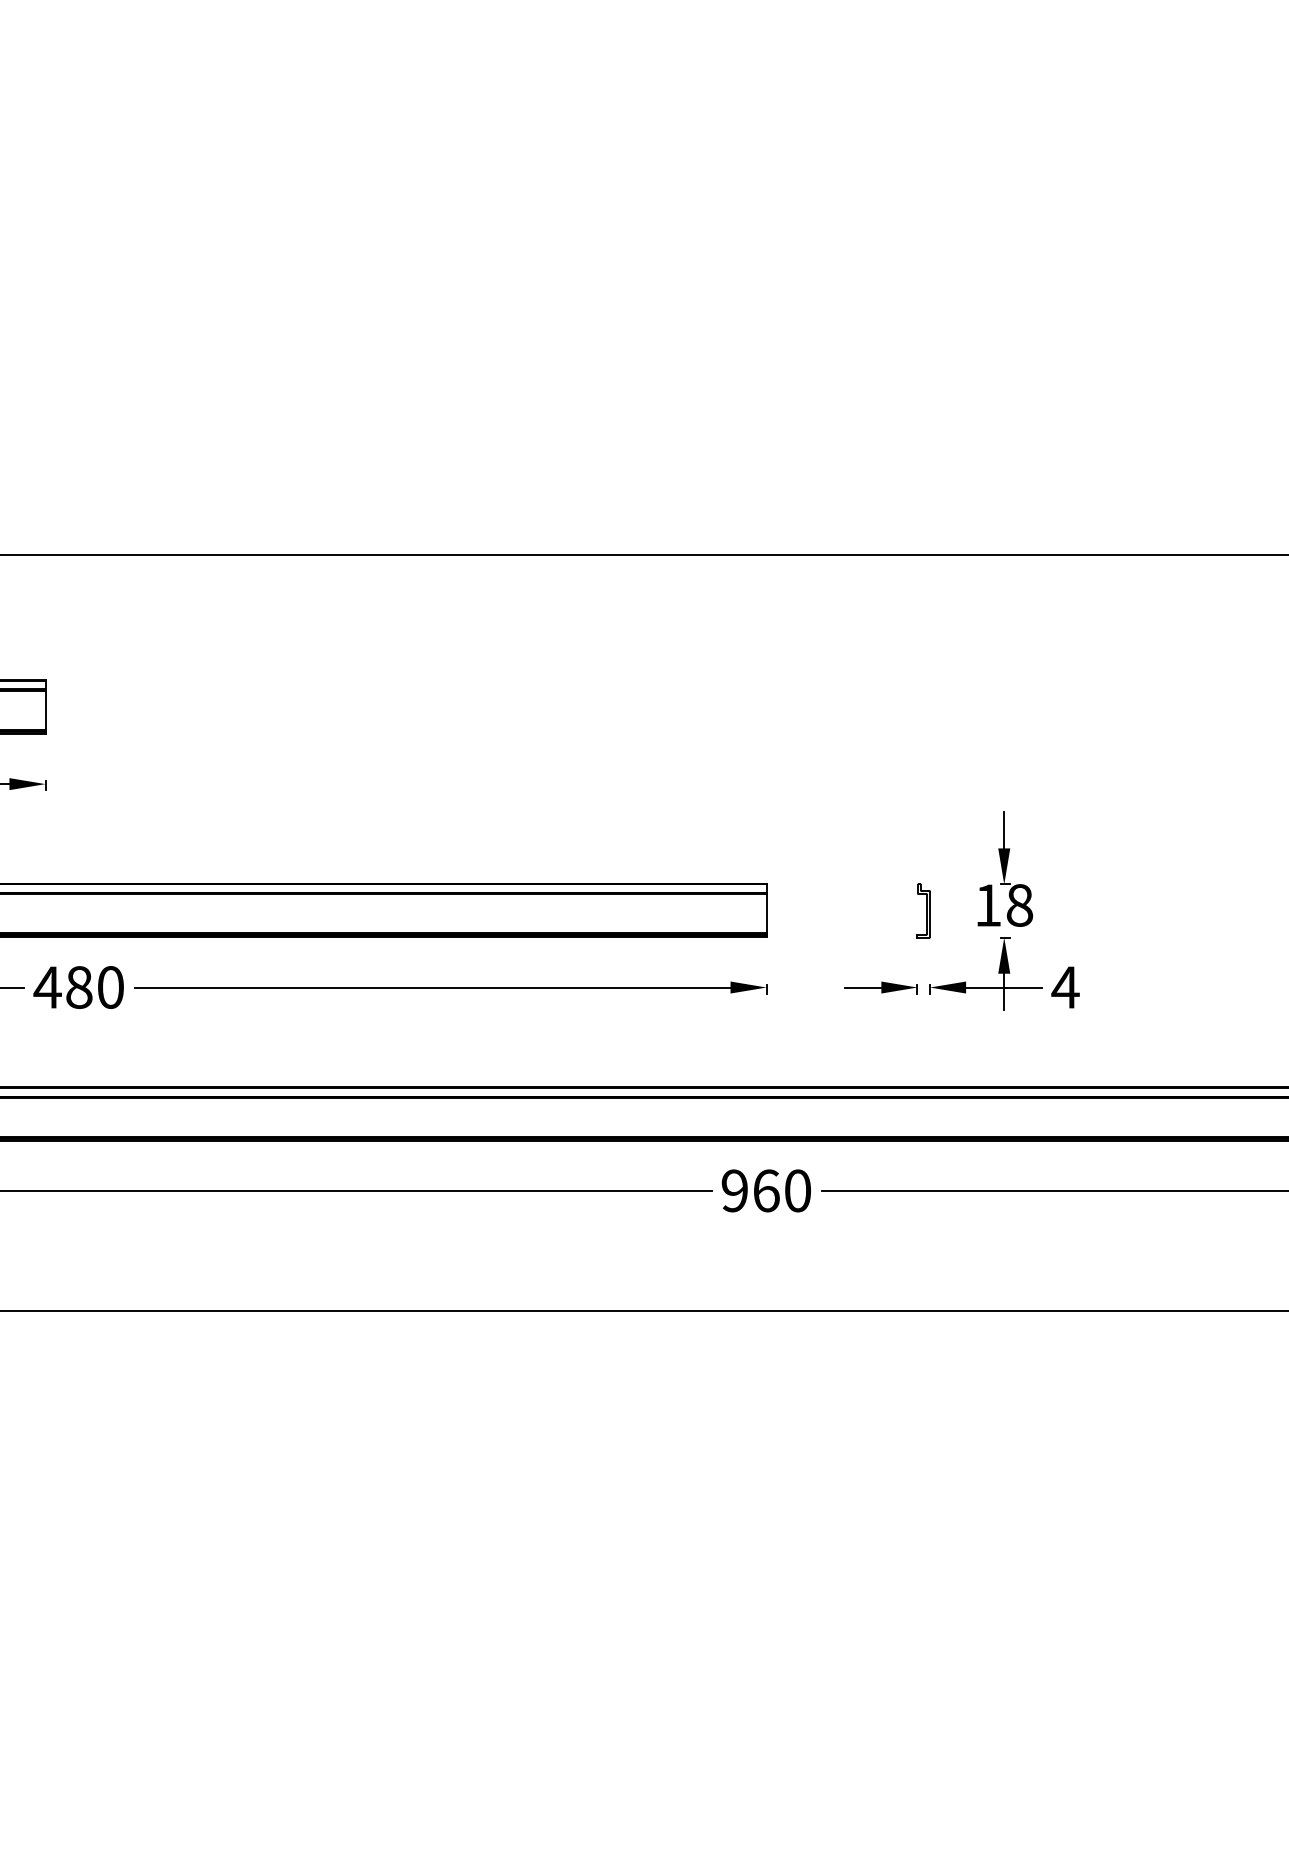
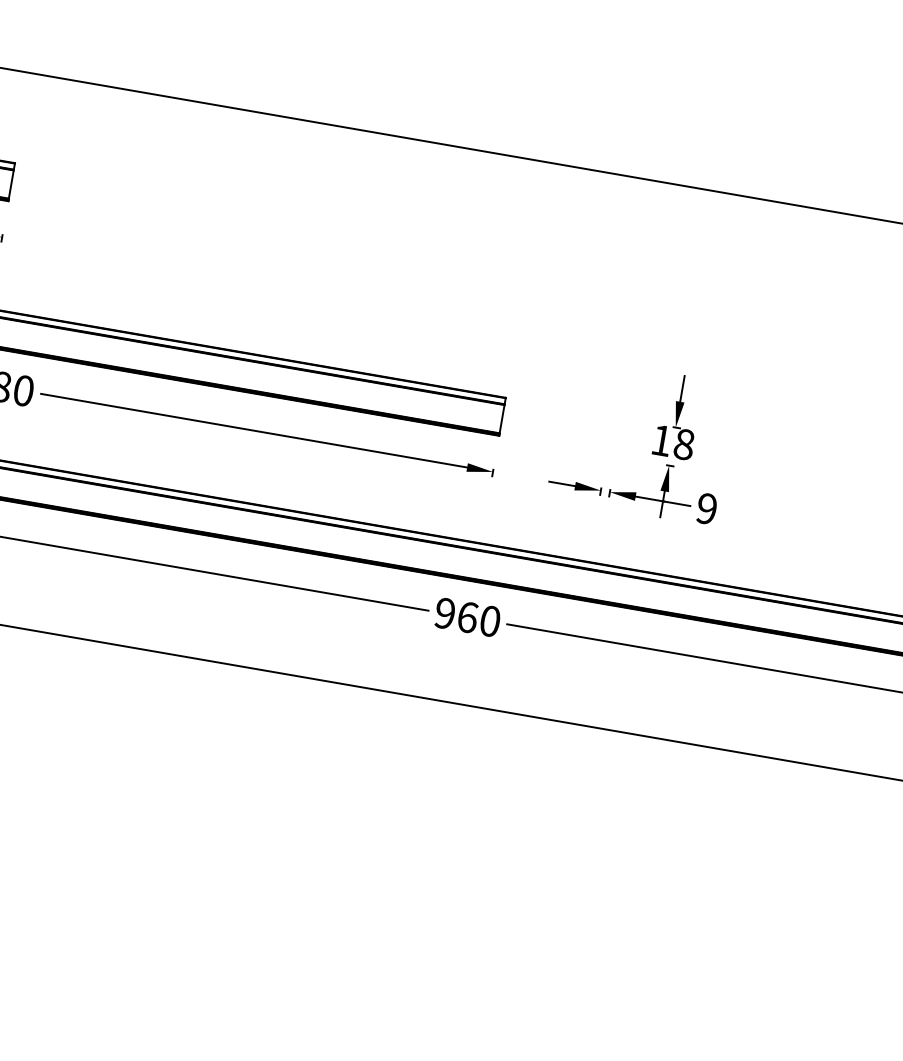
part: (923, 910) -> (614, 436), removed
text: (1065, 987) -> (706, 508), 4 -> 9

